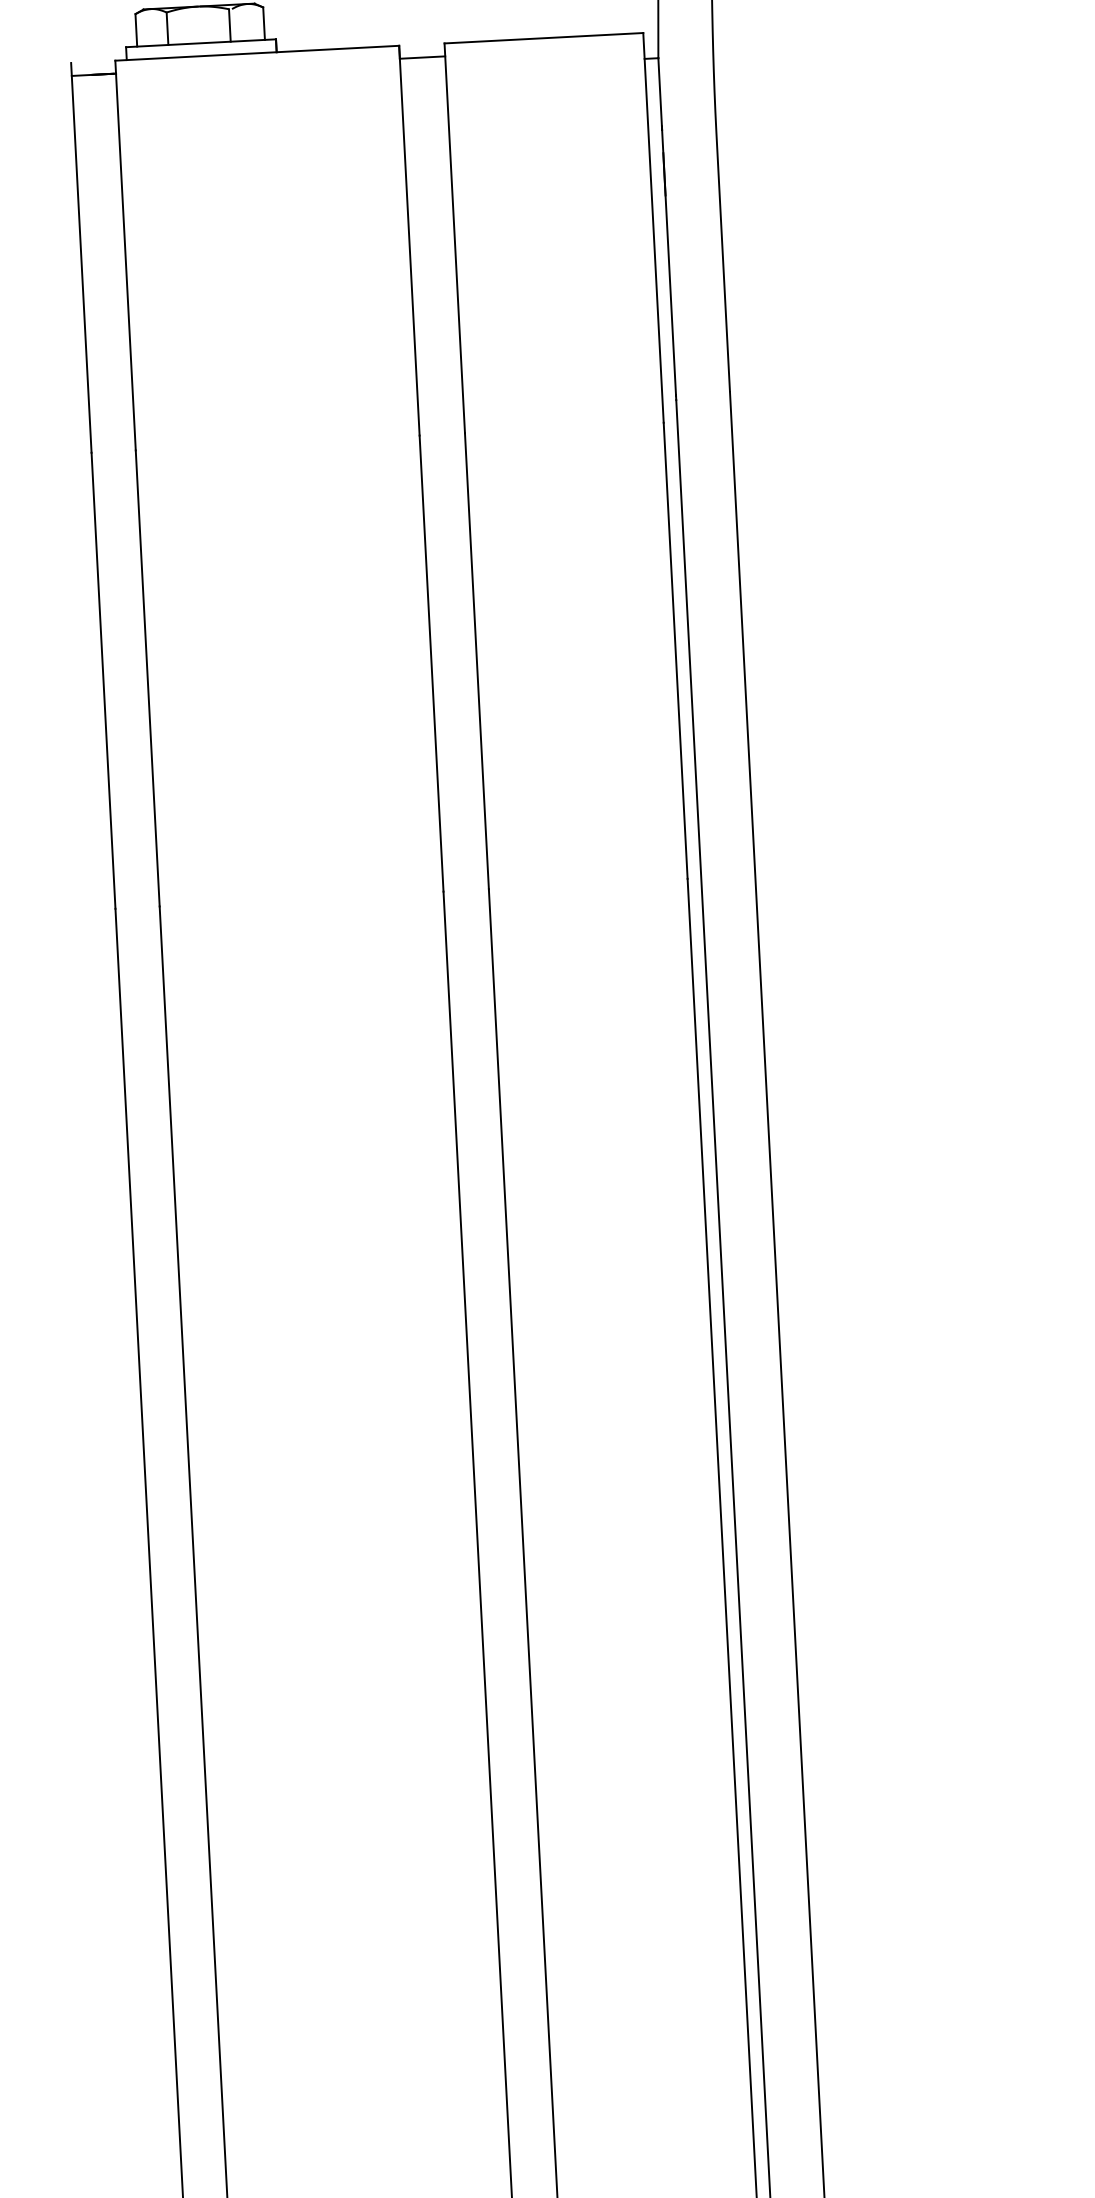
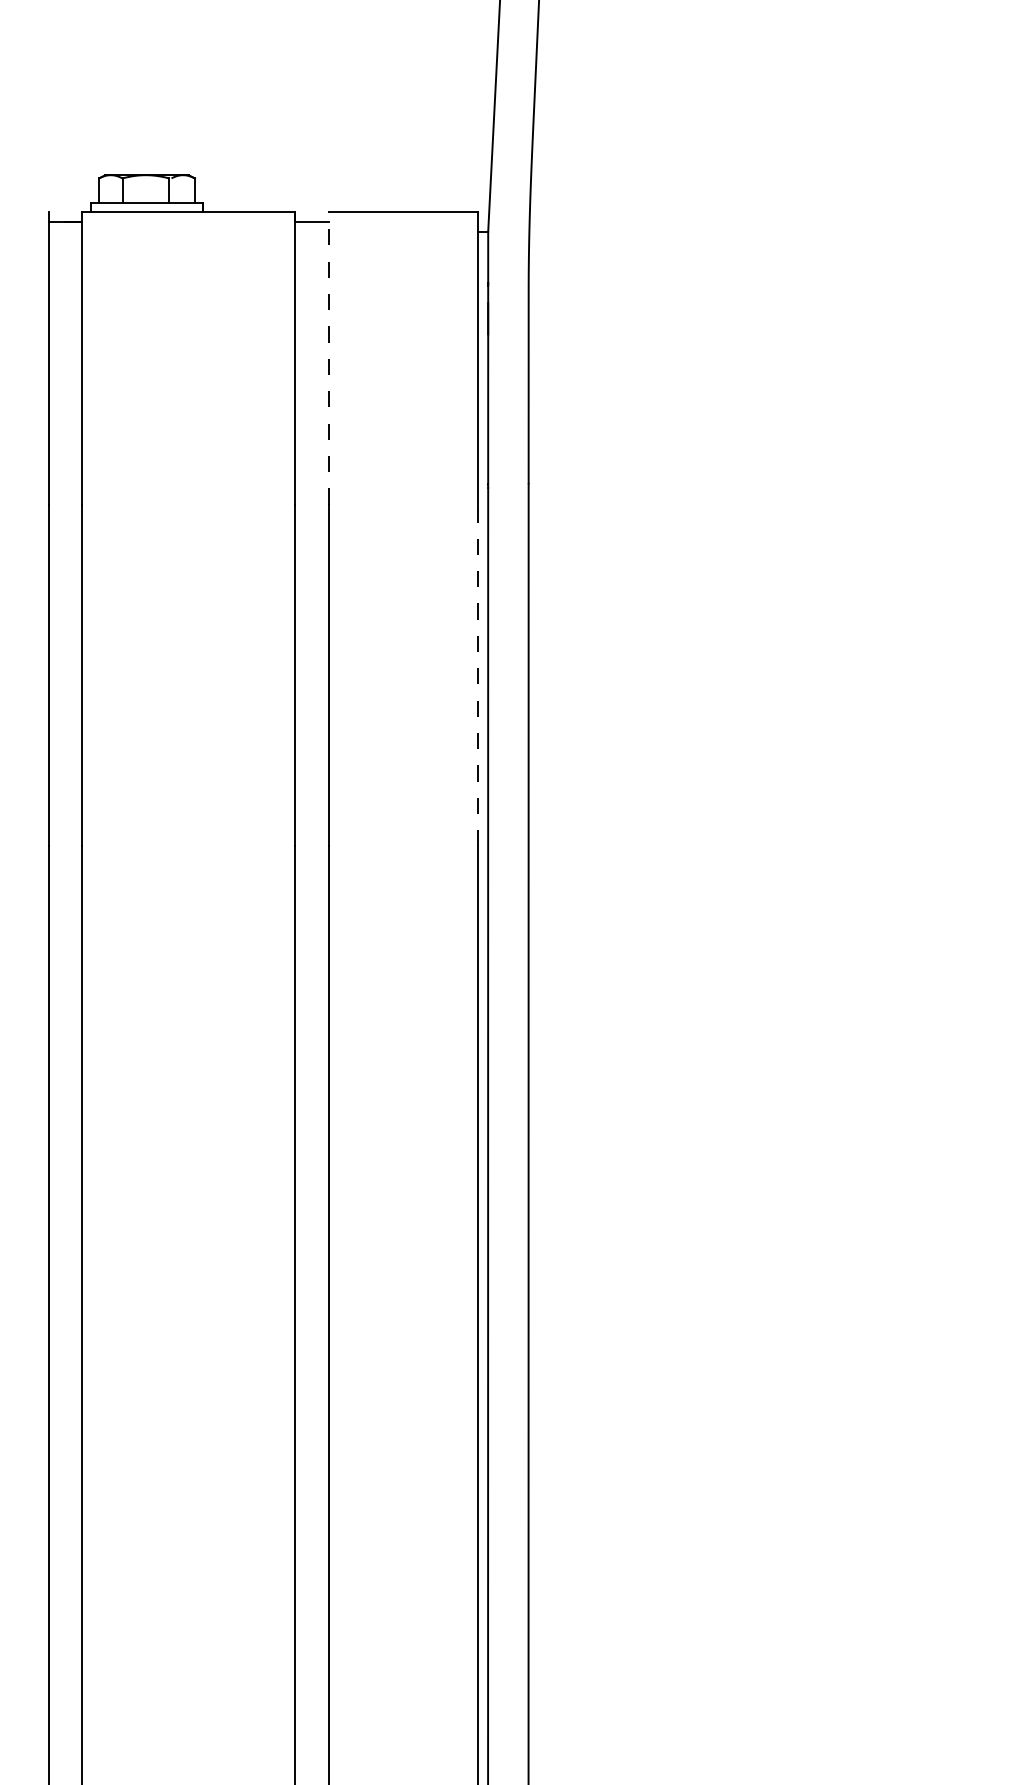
line: (454, 237) -> (328, 357), solid -> dashed
line: (675, 651) -> (477, 675), solid -> dashed

